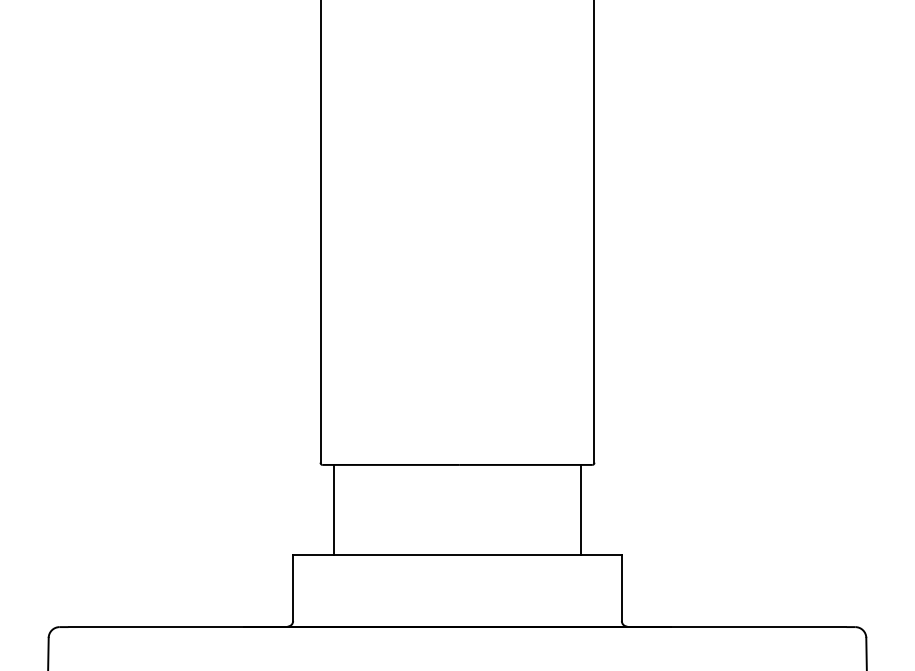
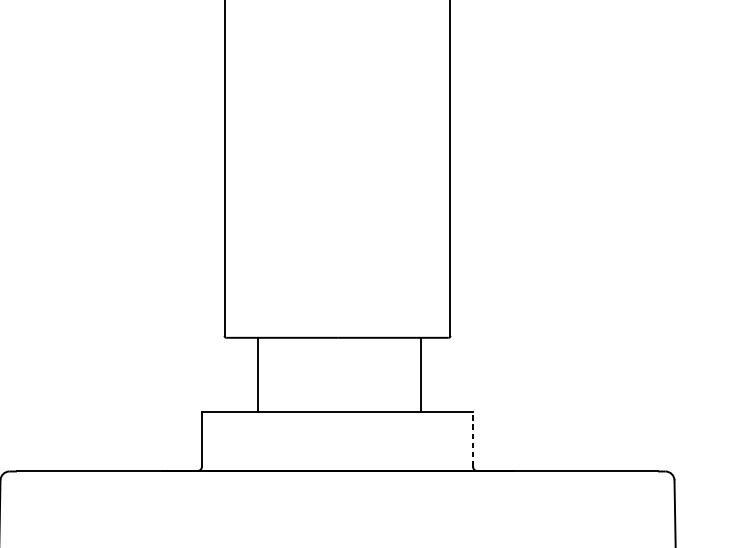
line: (334, 509) -> (258, 374), moved
line: (580, 509) -> (420, 374), moved
line: (621, 587) -> (472, 438), solid -> dashed

